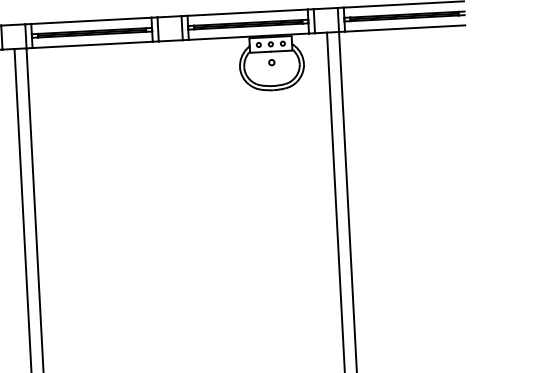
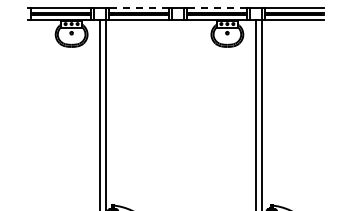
line: (247, 12) -> (216, 7), solid -> dashed
line: (90, 20) -> (138, 7), solid -> dashed

